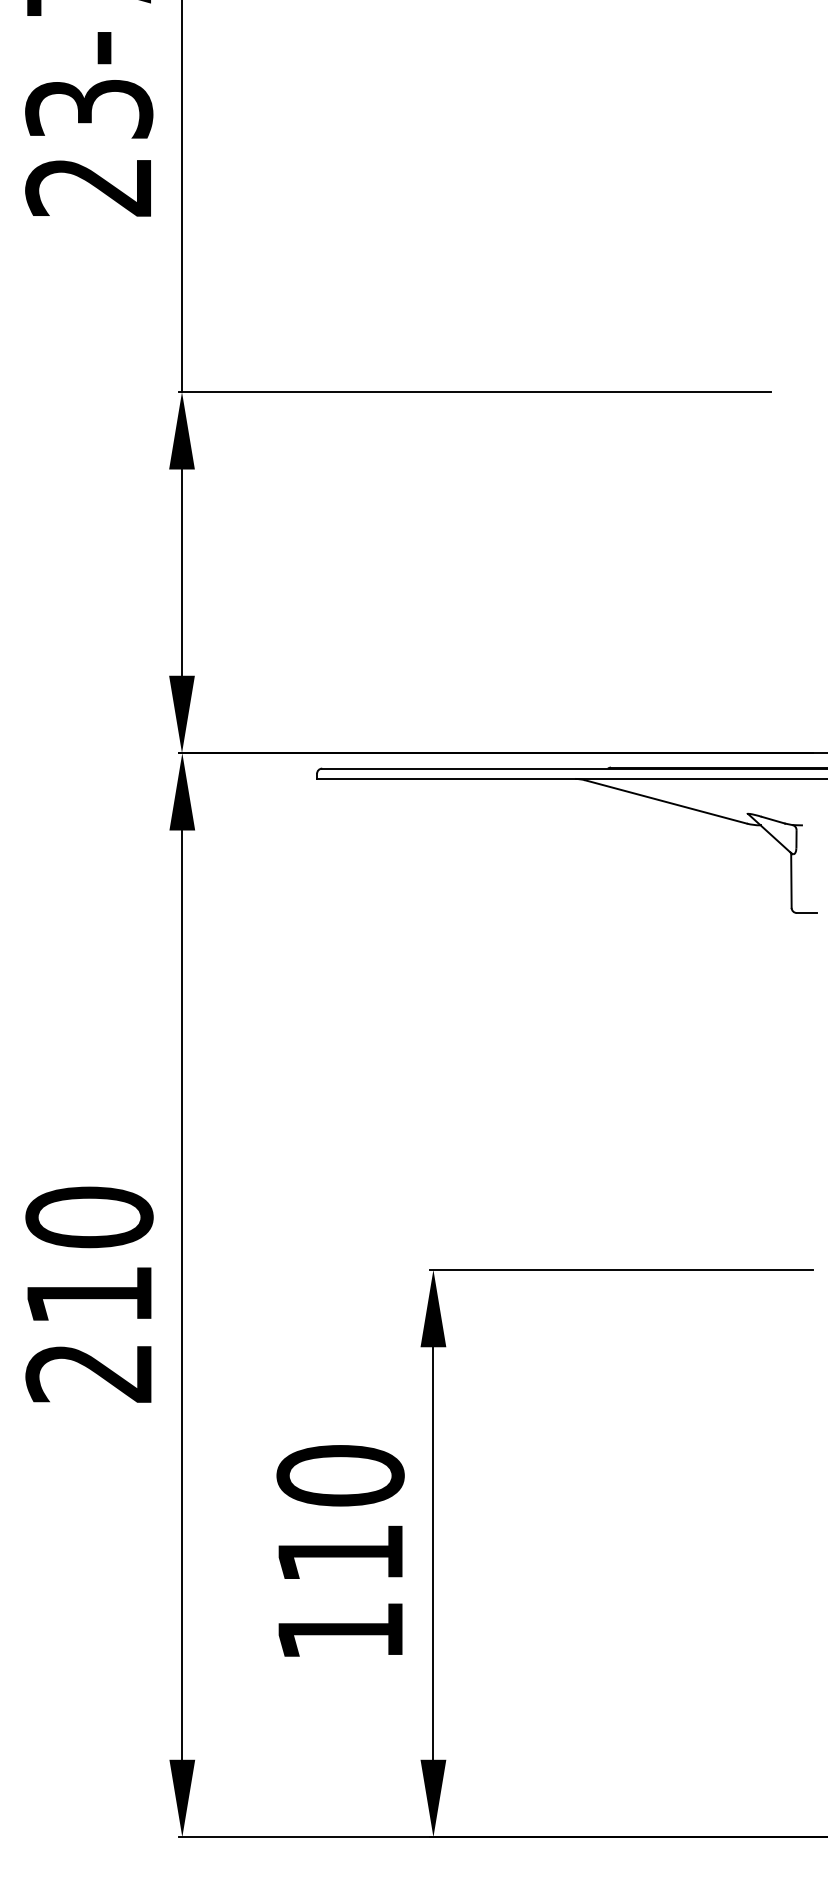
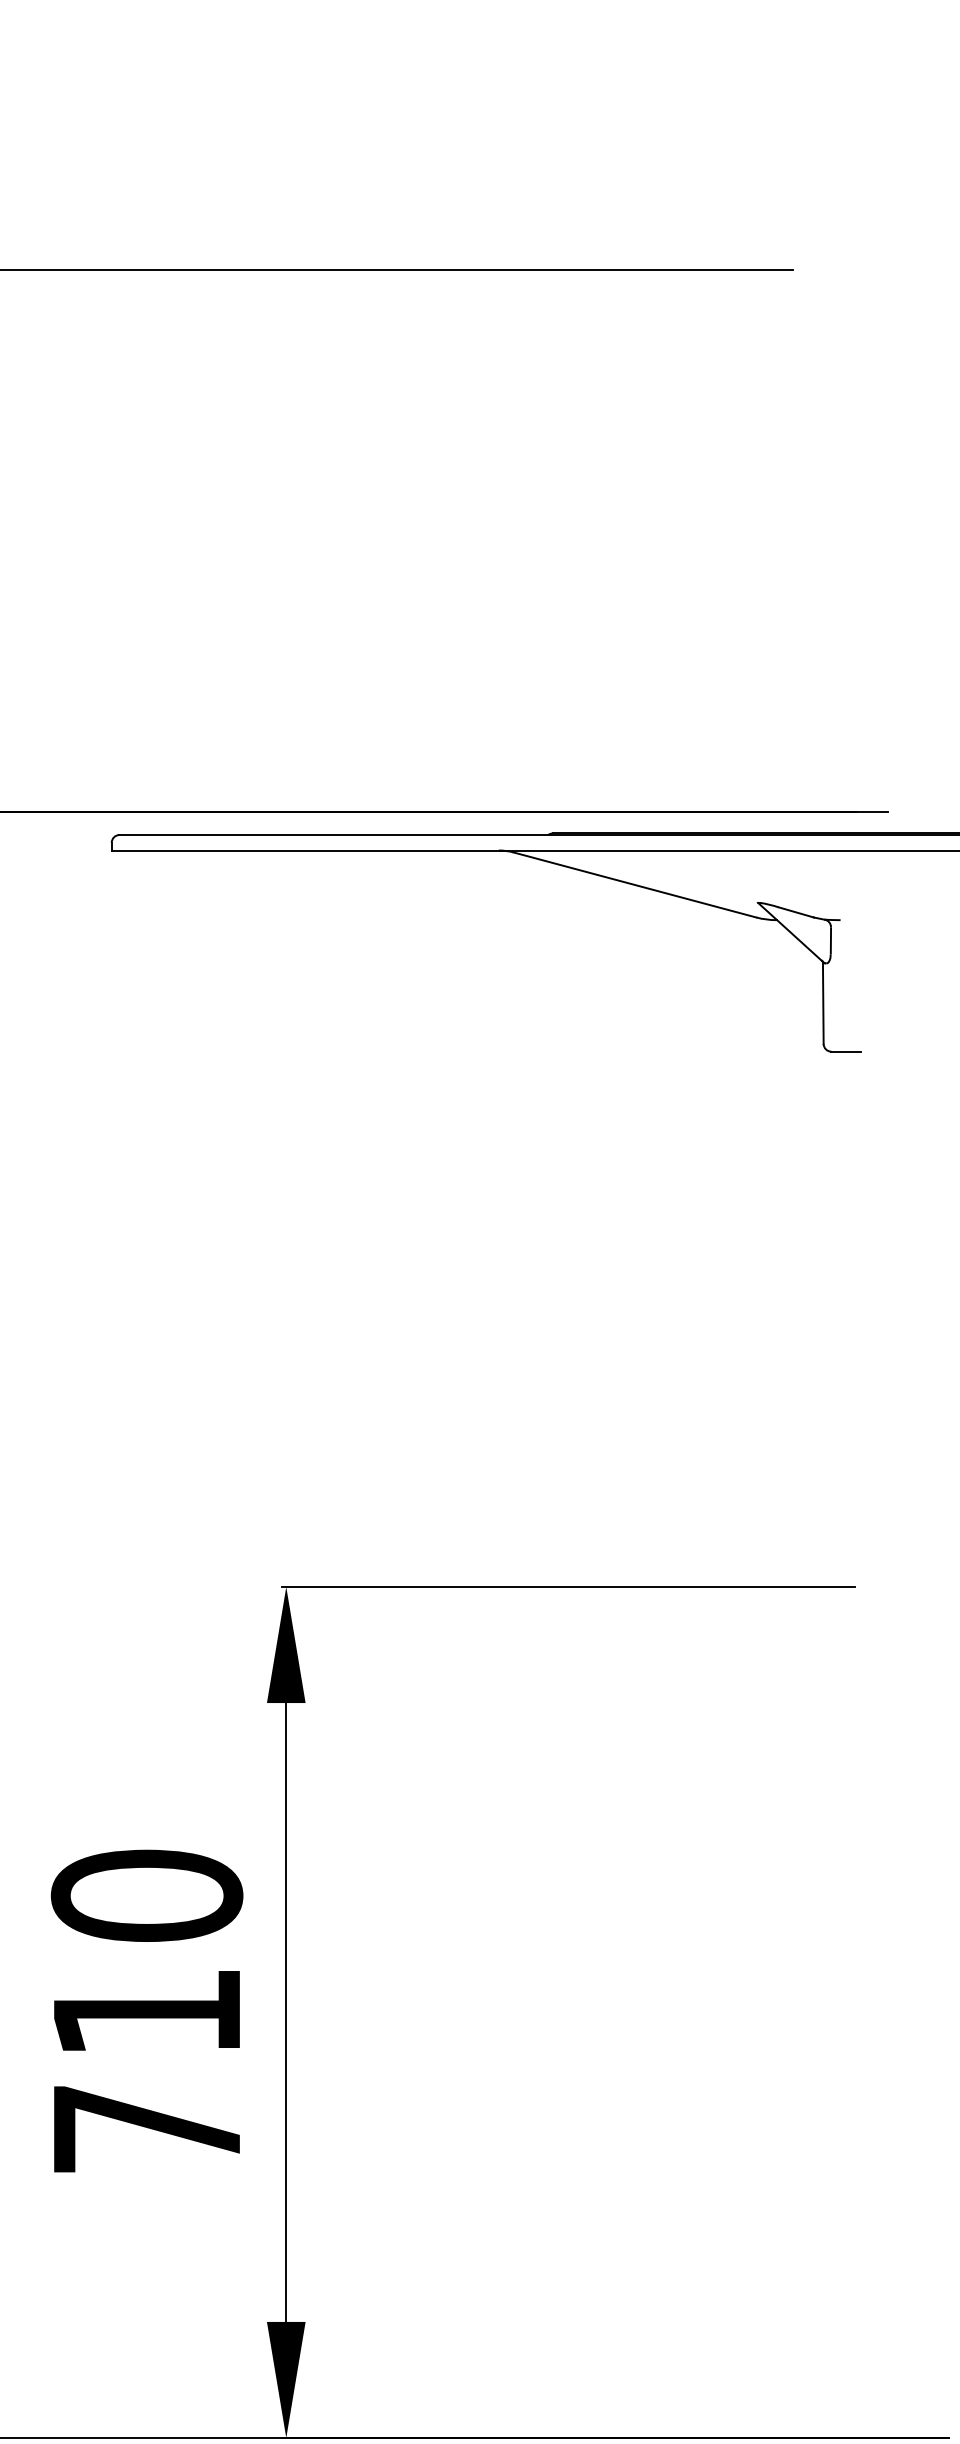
text: (340, 1631) -> (146, 2129), 110 -> 710

